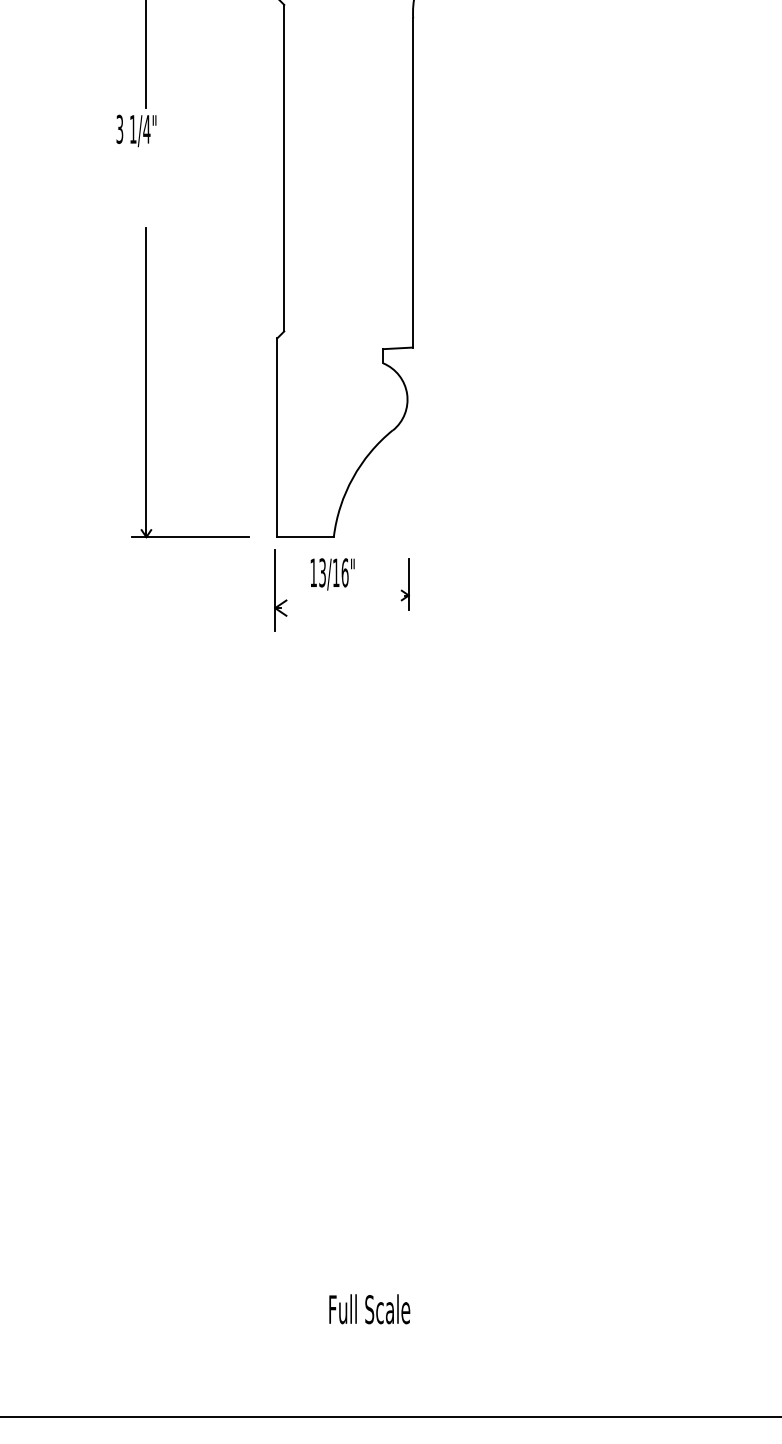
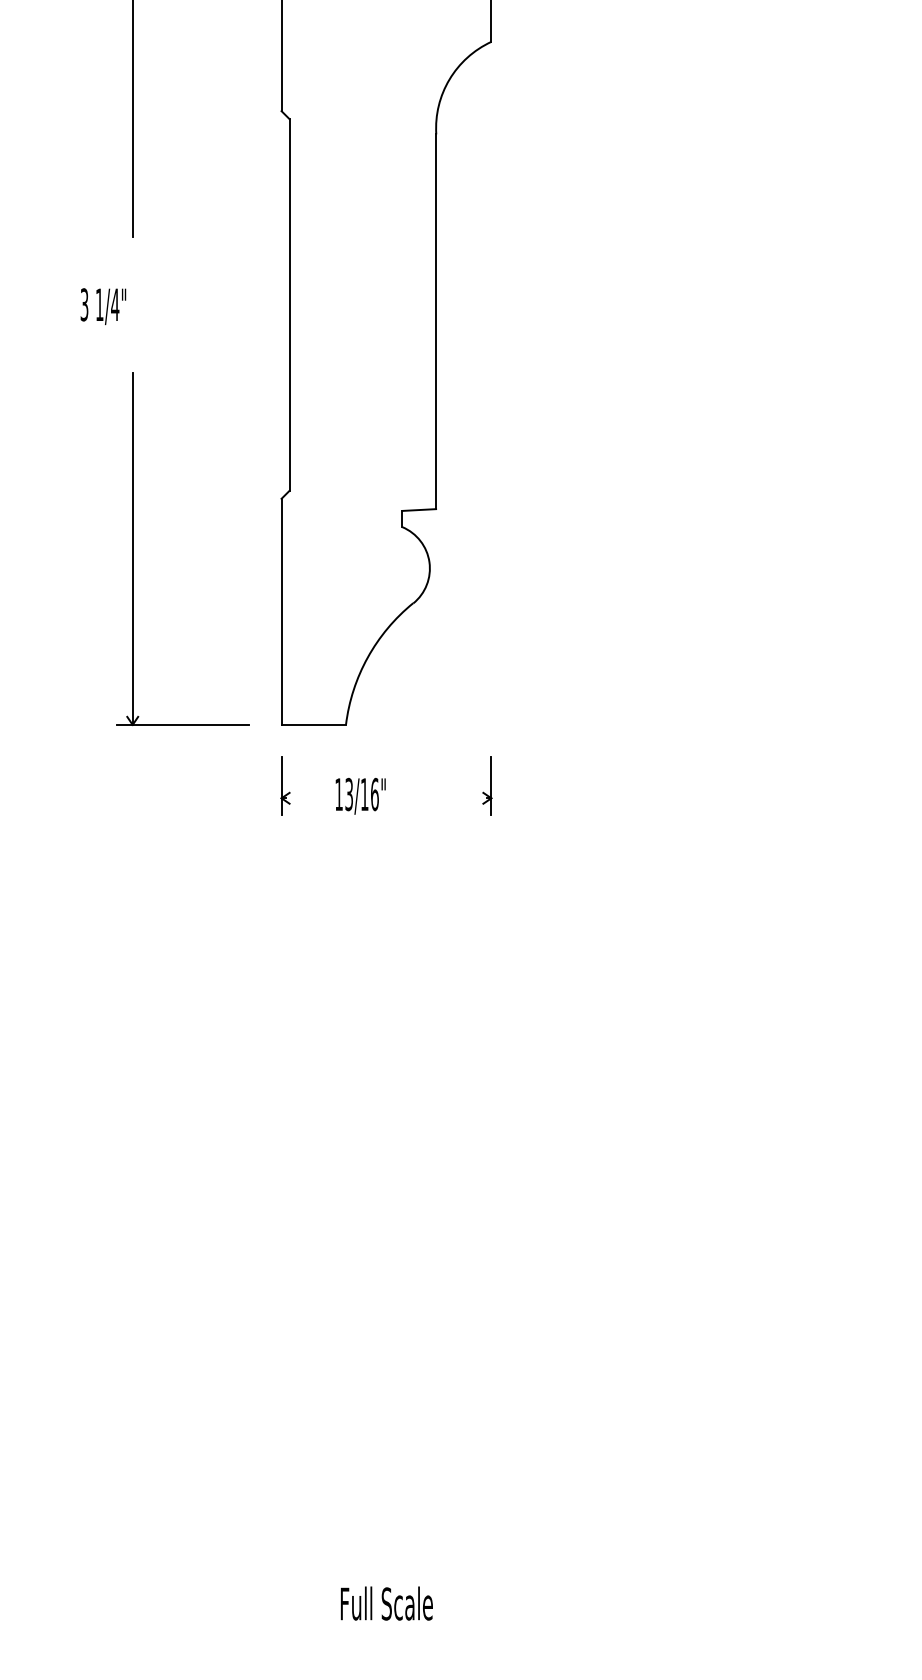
text: (136, 130) -> (103, 306), moved
text: (332, 574) -> (360, 796), moved
part: (405, 584) -> (487, 785), moved
part: (280, 590) -> (285, 785), size x0.62

